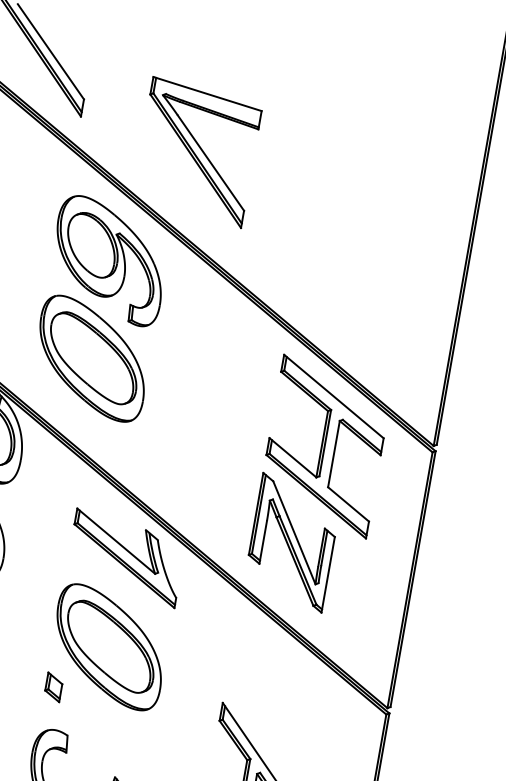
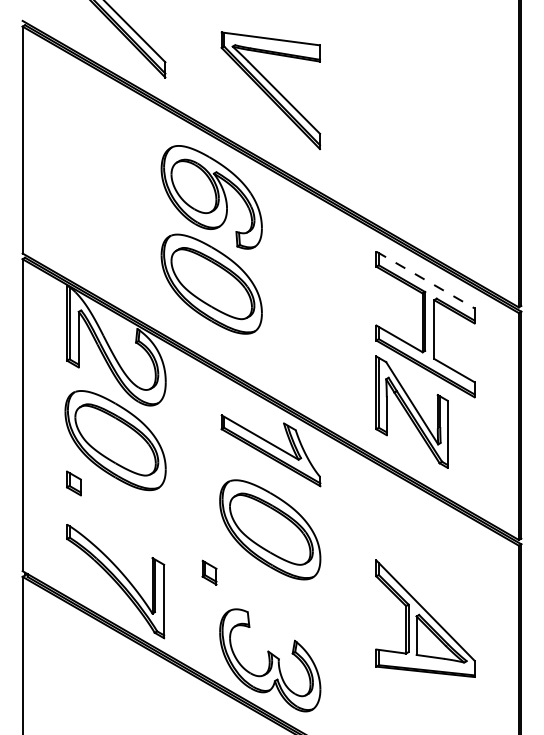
line: (333, 397) -> (425, 280), solid -> dashed
part: (53, 687) -> (209, 572), moved

